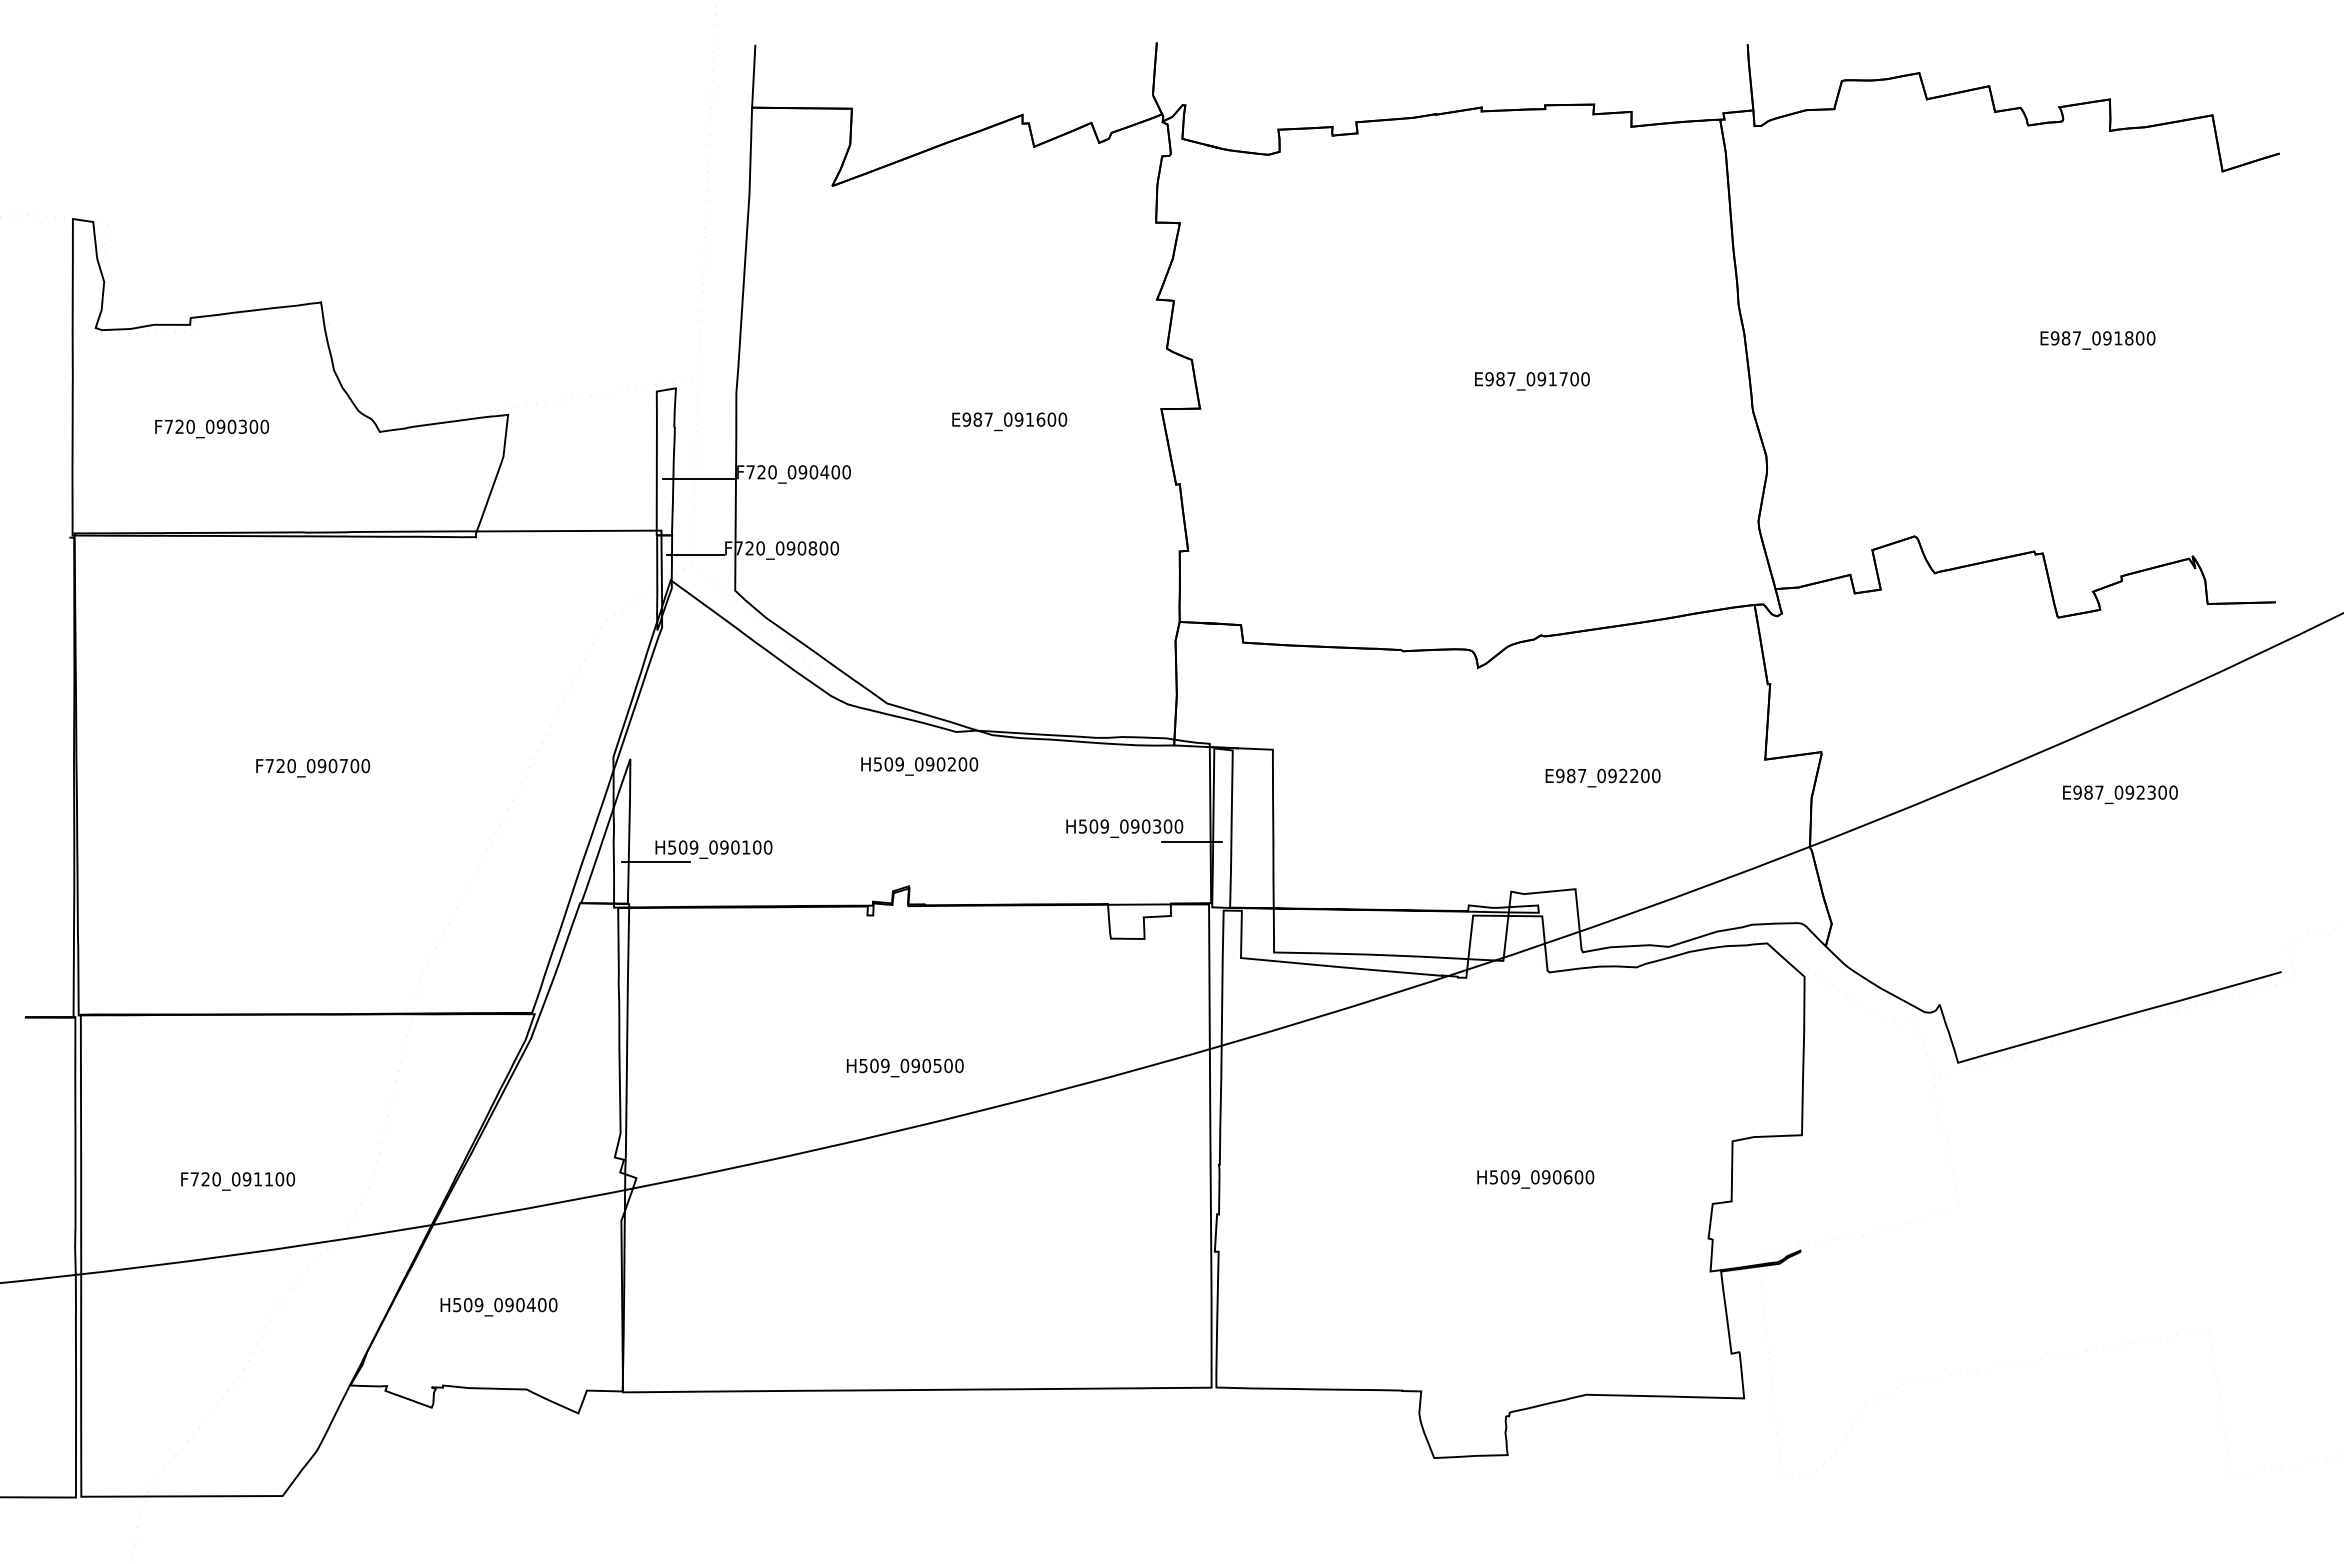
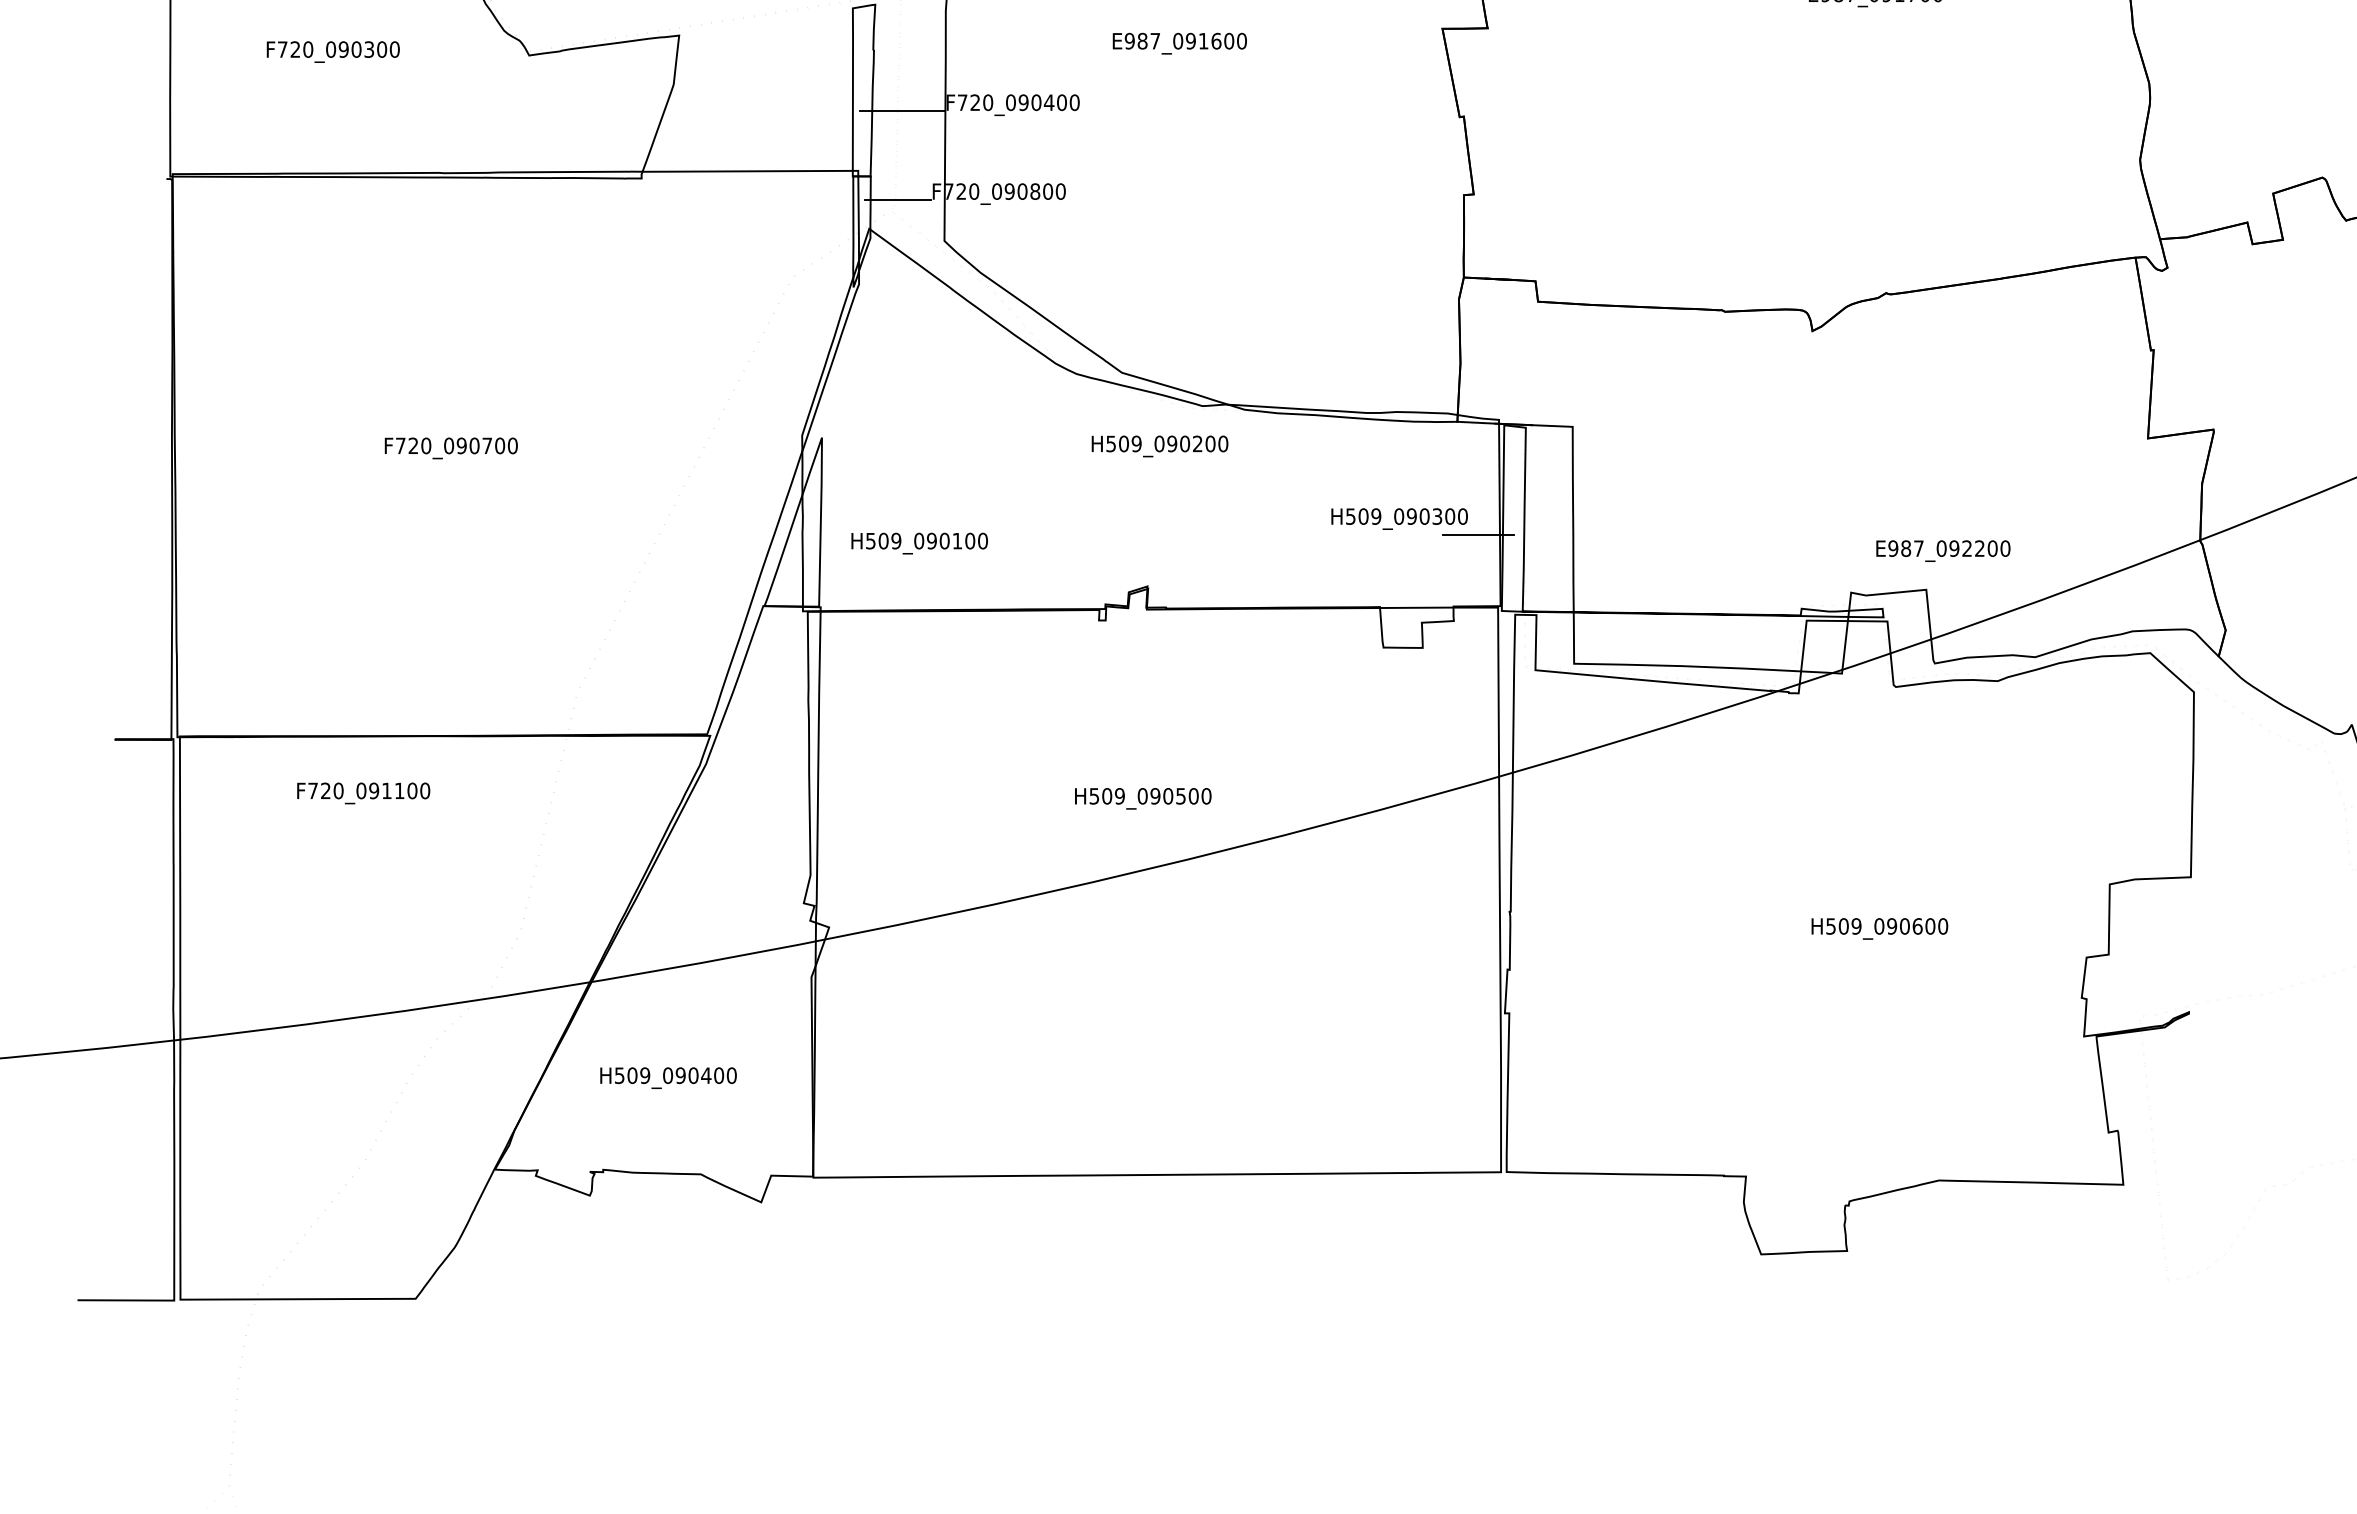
text: (1009, 421) -> (1179, 43), moved
text: (1602, 777) -> (1942, 550), moved
line: (656, 862) -> (852, 558), removed
text: (238, 1181) -> (364, 793), moved

